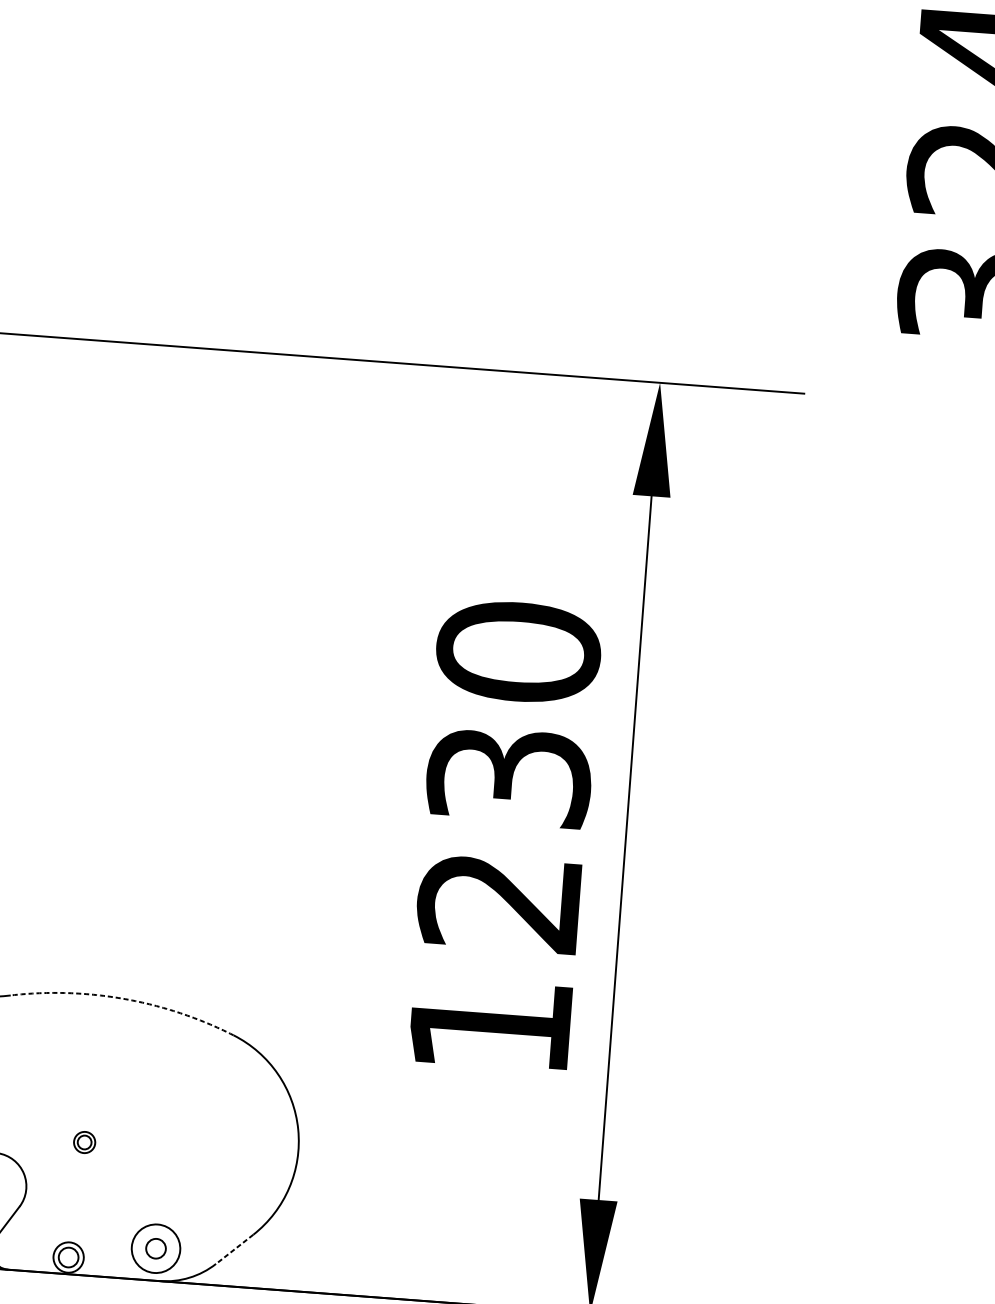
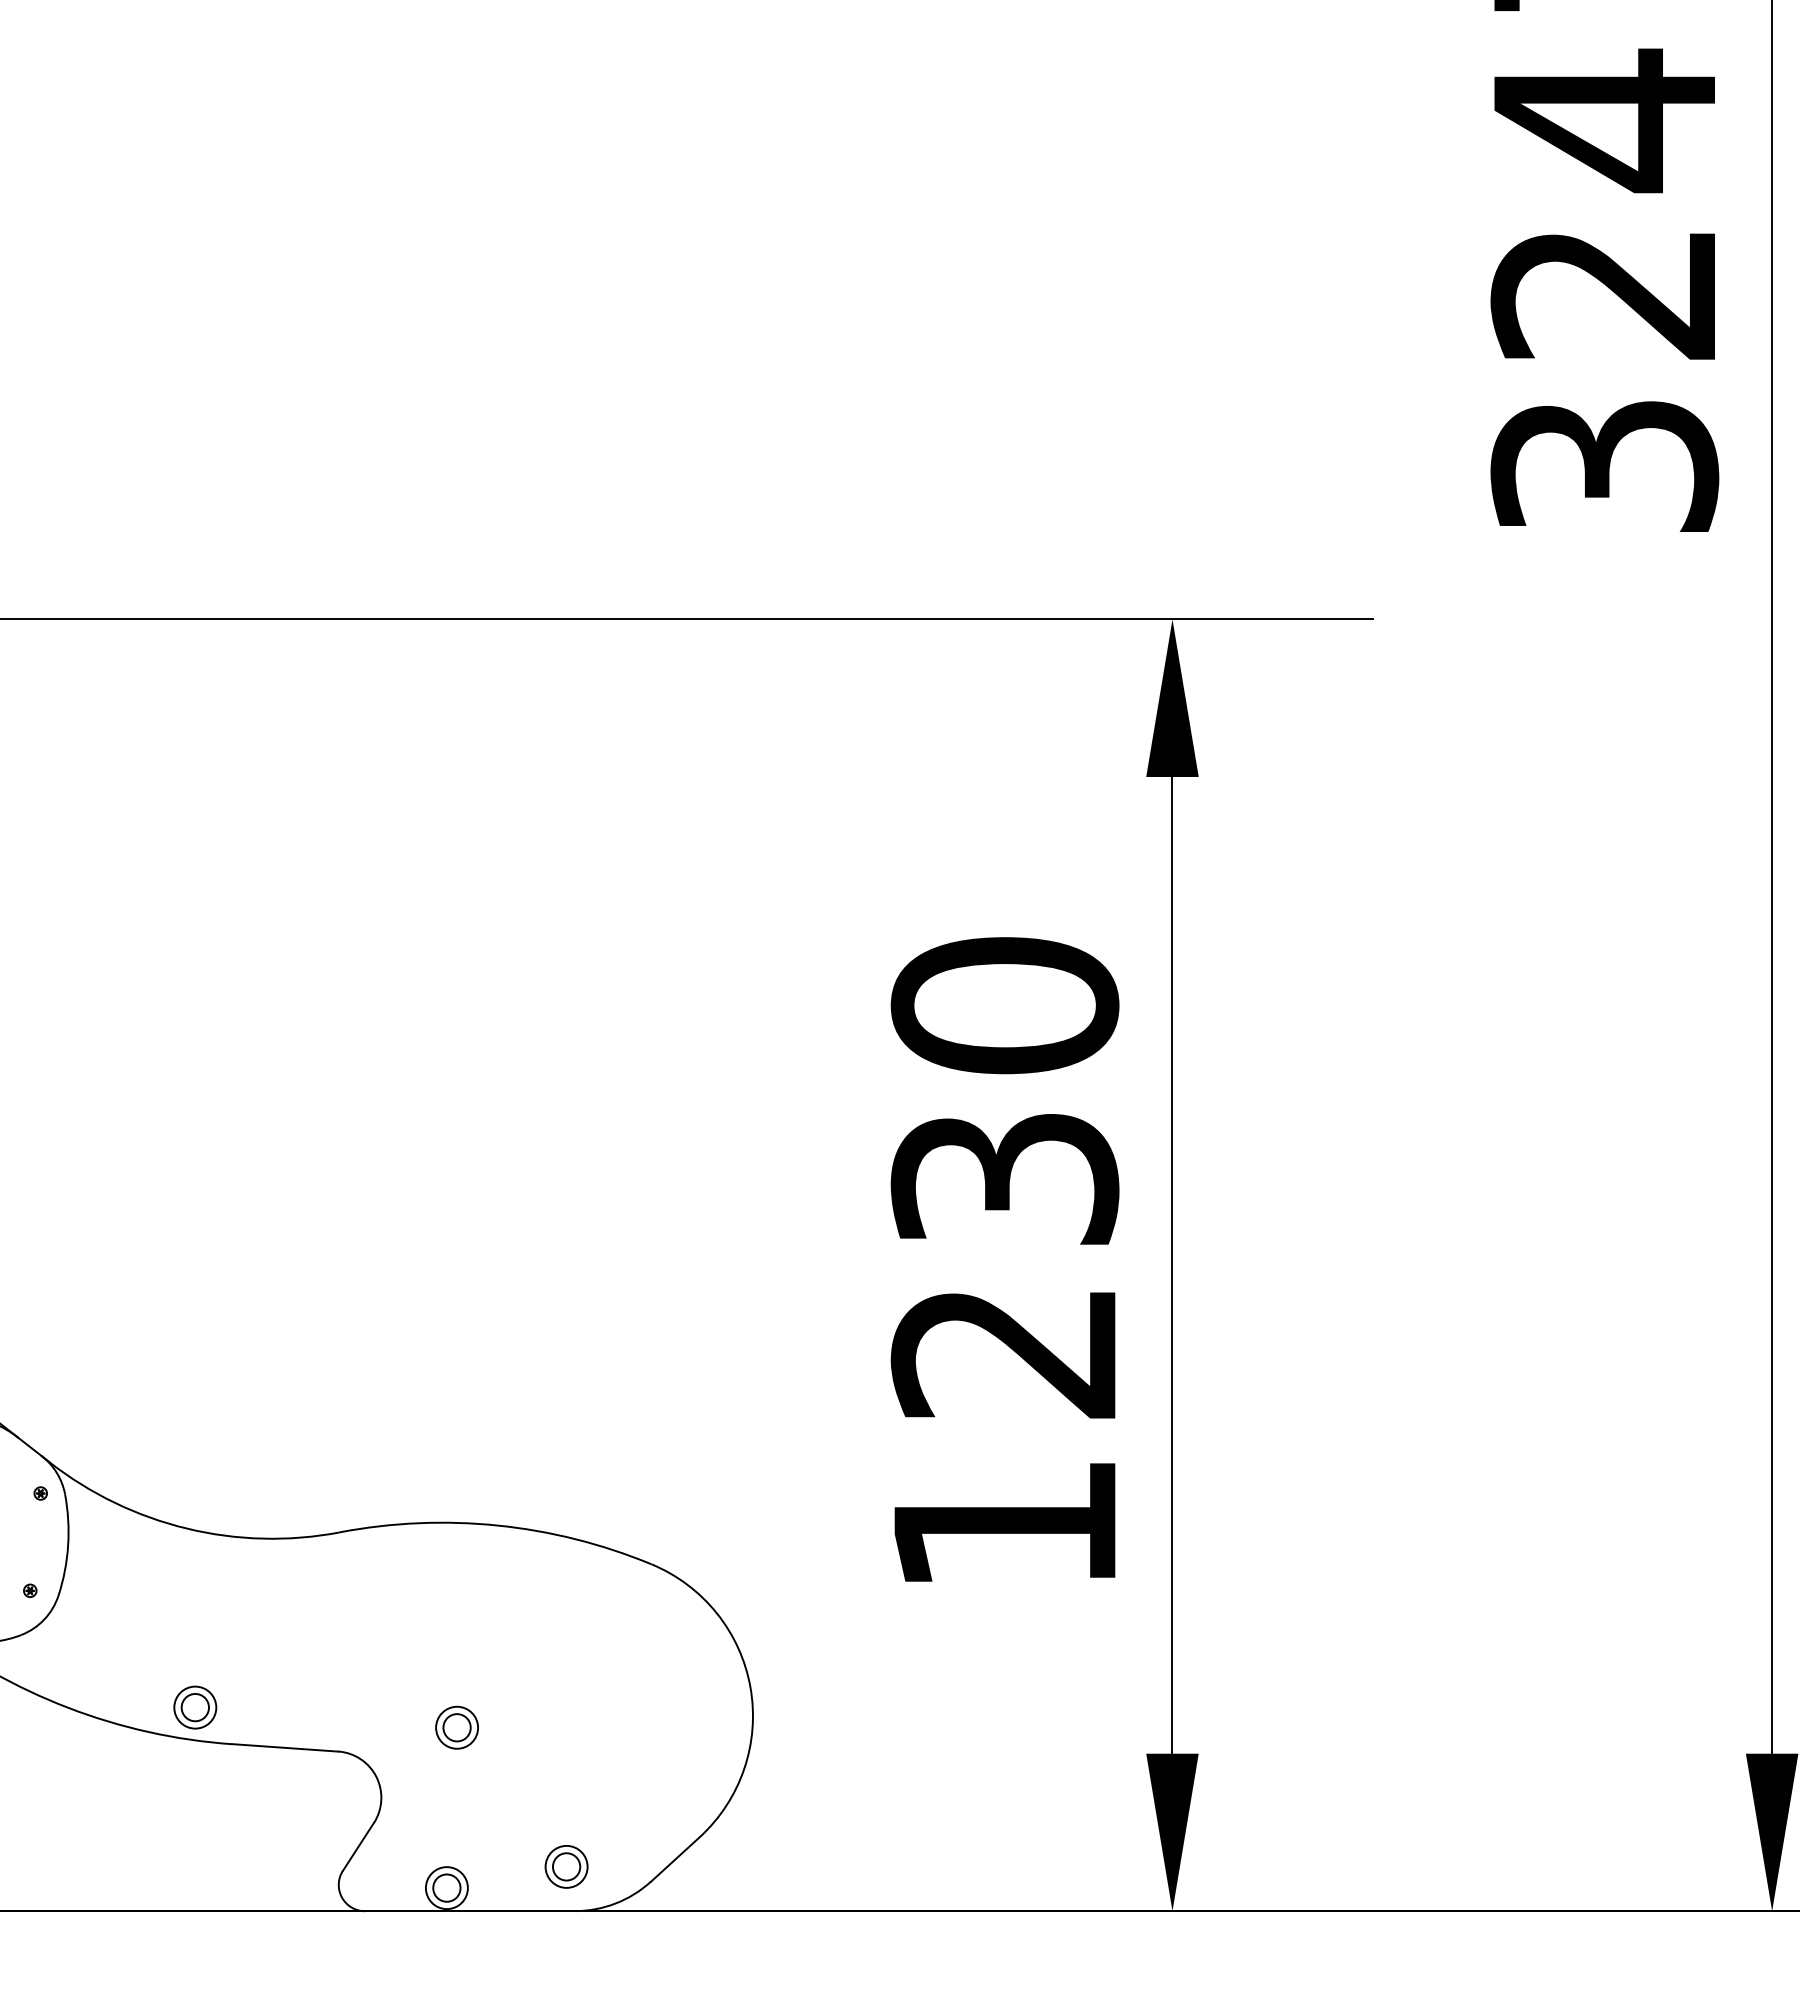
arc: (124, 999) -> (497, 1525), dashed -> solid
part: (84, 1142) -> (456, 1727), size x1.43
circle: (155, 1248) -> (566, 1866), size x0.62
line: (234, 1249) -> (675, 1859), dashed -> solid

